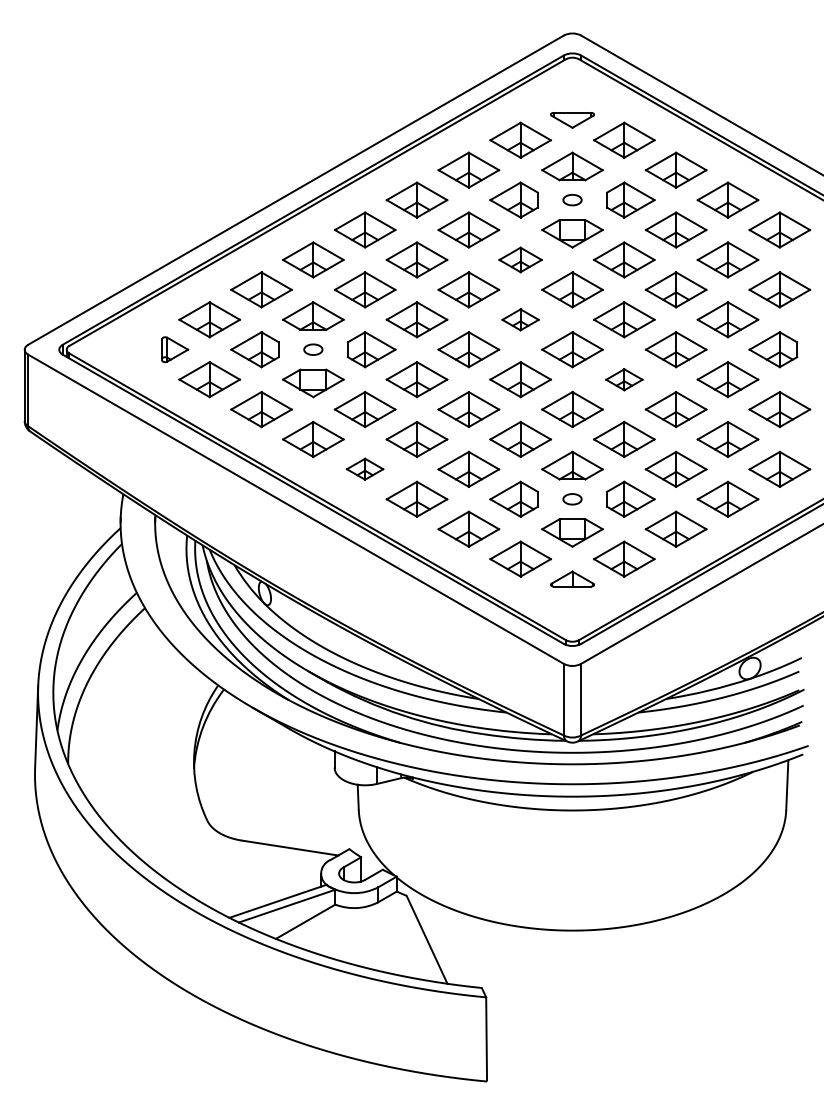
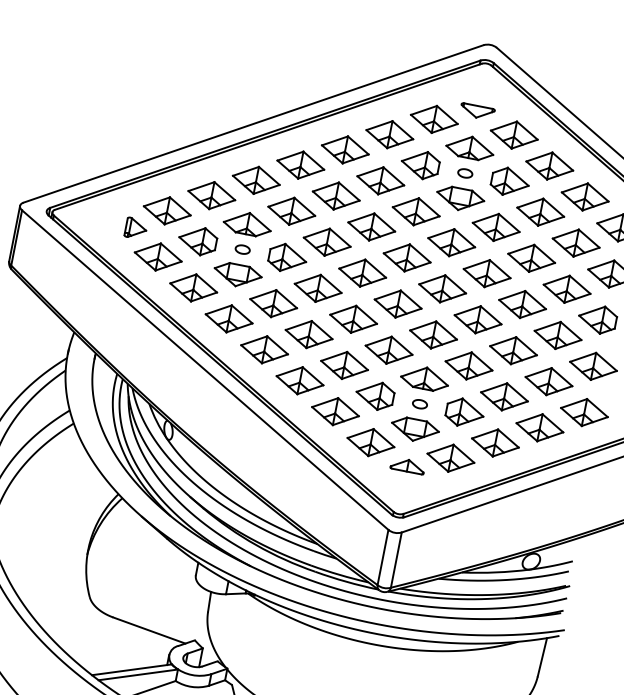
part: (520, 259) -> (416, 211), size x1.43
part: (520, 319) -> (407, 257), size x1.67
part: (624, 379) -> (478, 319), size x1.67
part: (364, 468) -> (264, 349), size x1.67

